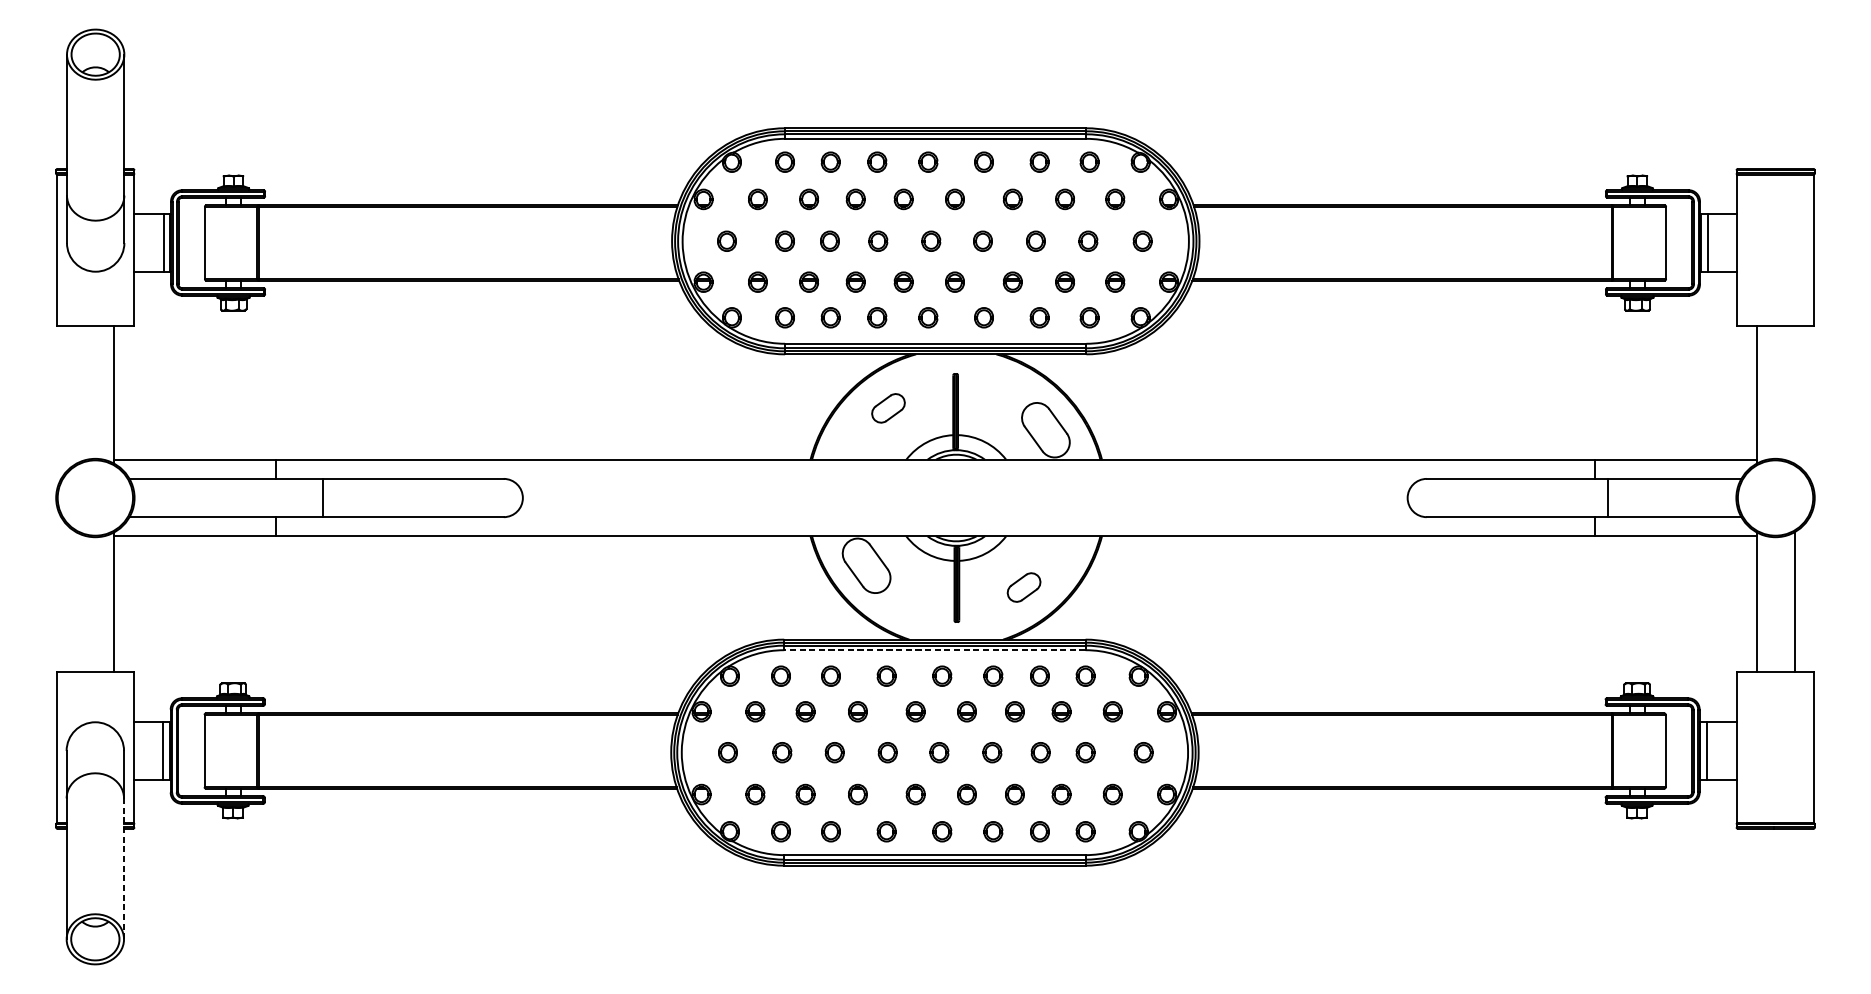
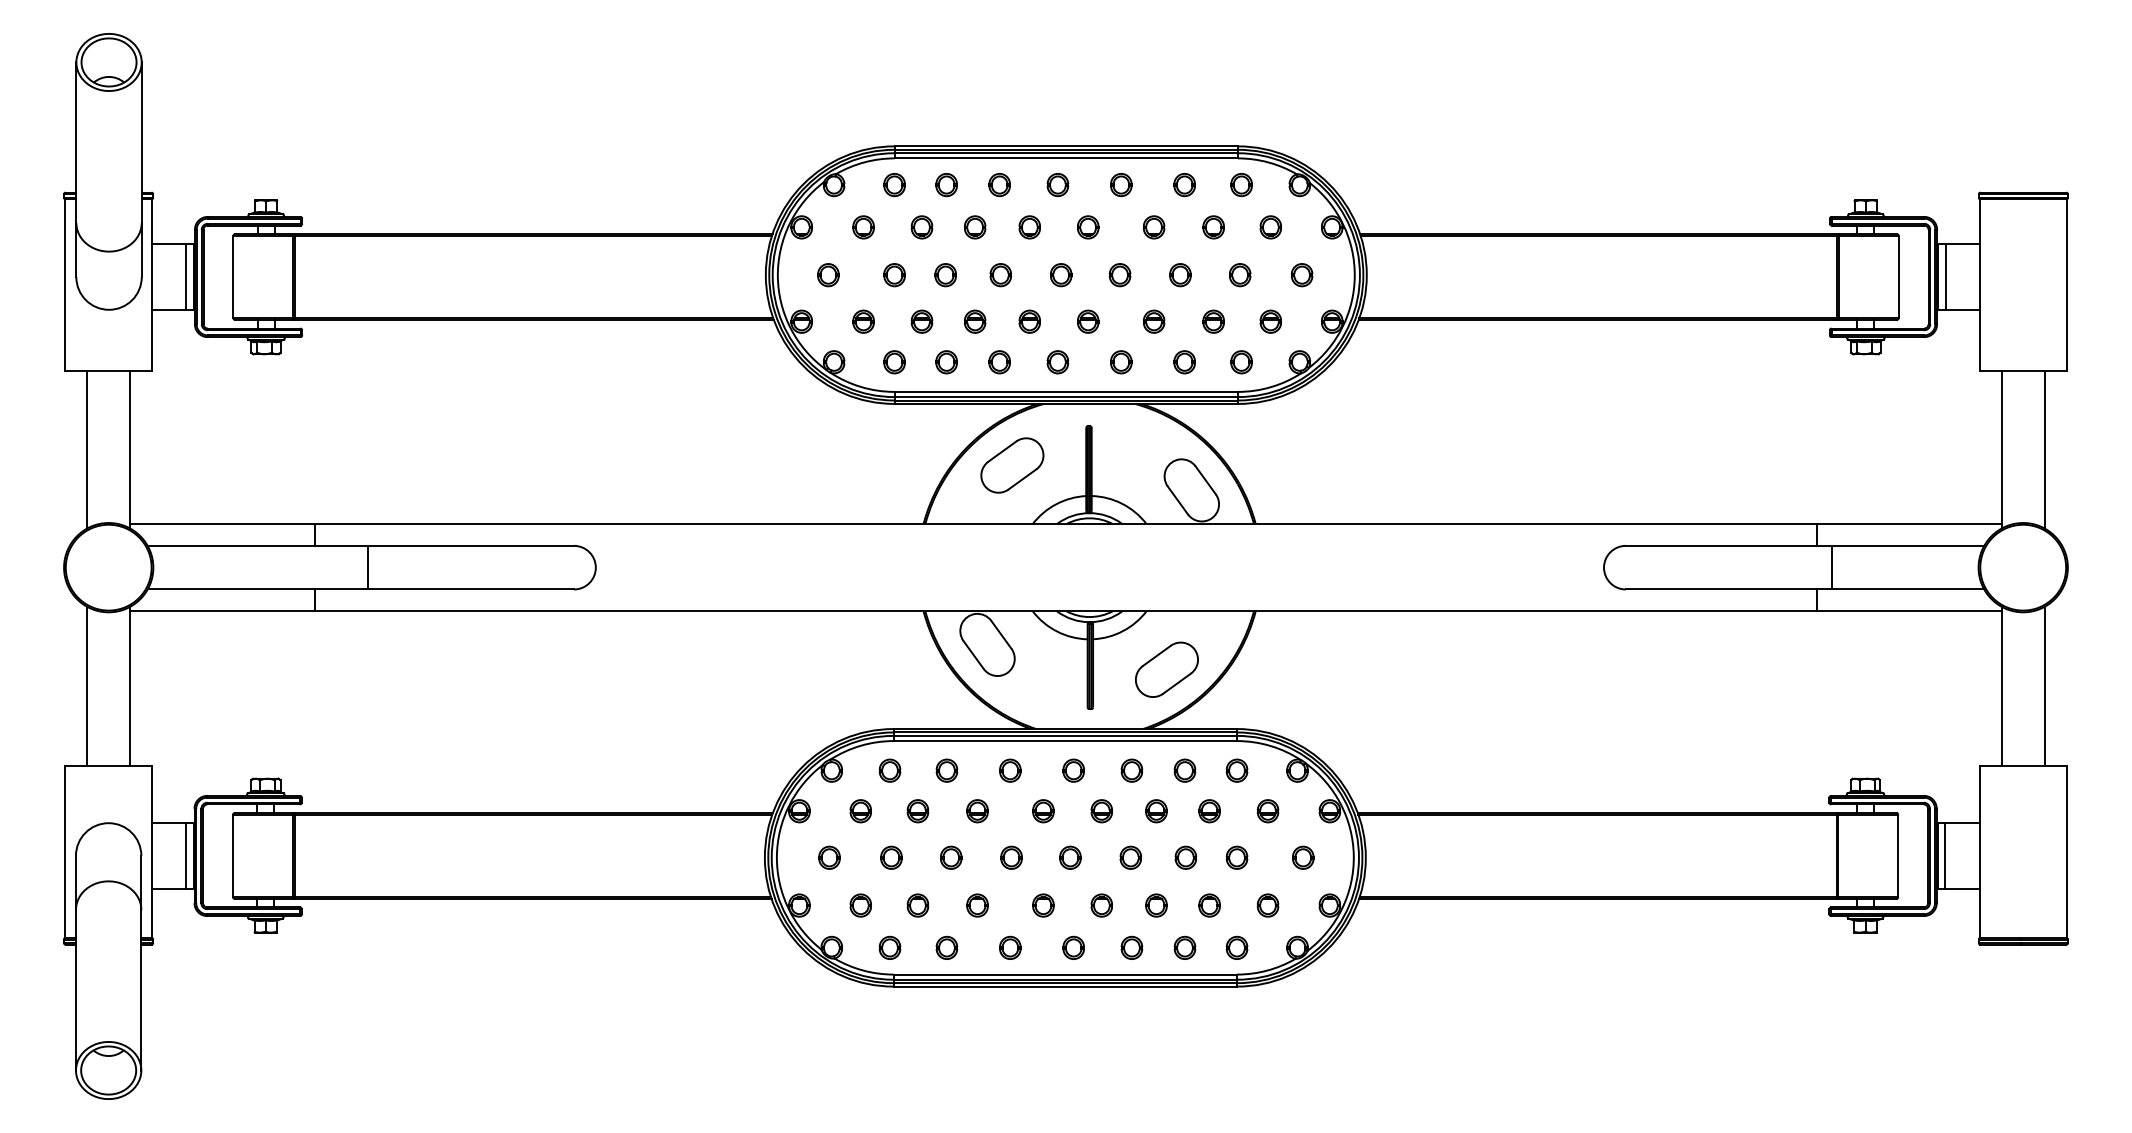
line: (75, 394) -> (86, 449), added
line: (1795, 394) -> (2045, 449), added
part: (888, 408) -> (1012, 465), size x1.67
part: (1023, 587) -> (1166, 669), size x1.67
line: (75, 602) -> (86, 686), added
line: (935, 650) -> (1065, 741), dashed -> solid
line: (124, 868) -> (141, 989), dashed -> solid

